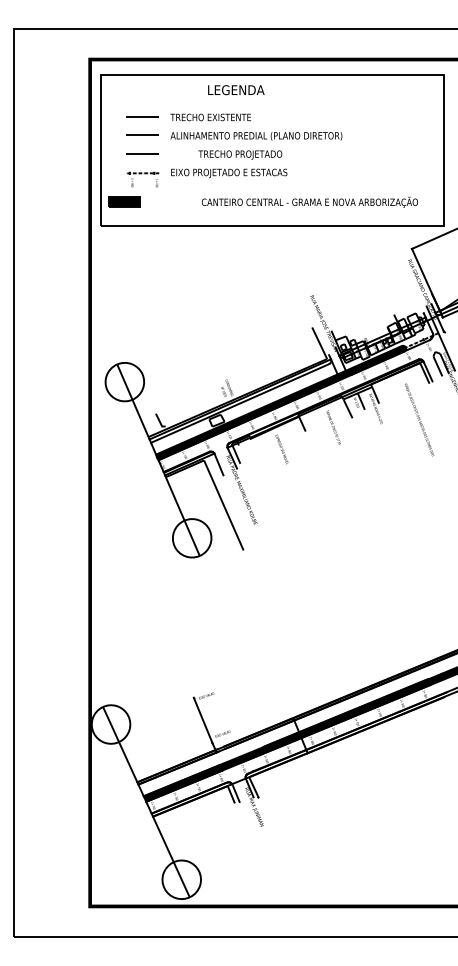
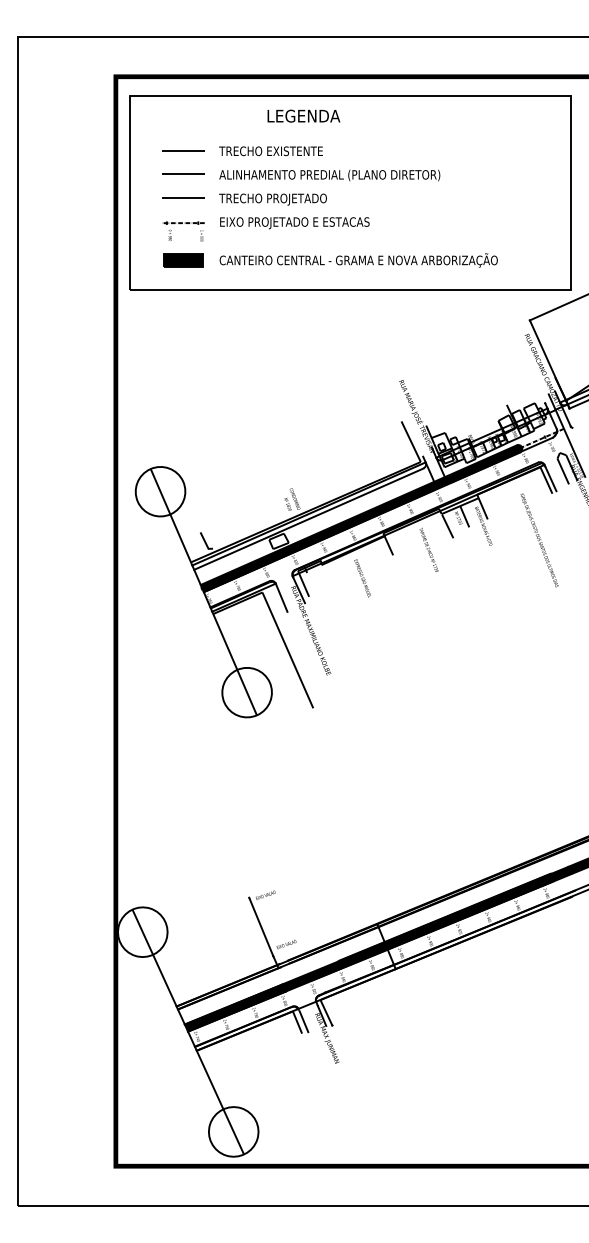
text: (240, 154) -> (273, 198), moved
part: (124, 201) -> (183, 259), moved
text: (309, 201) -> (358, 259), moved

